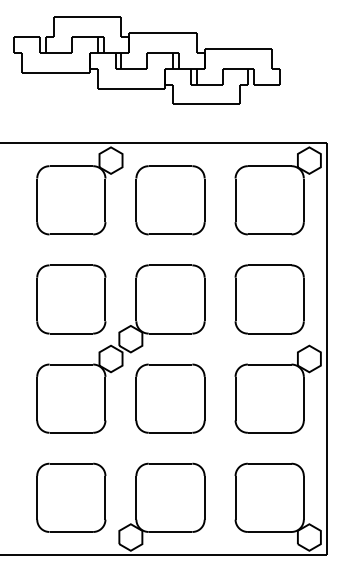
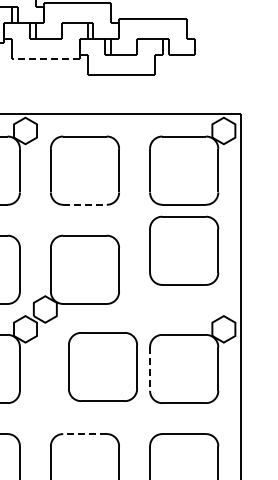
line: (131, 88) -> (45, 58), solid -> dashed
line: (170, 234) -> (84, 204), solid -> dashed
part: (269, 299) -> (183, 250), moved
part: (170, 398) -> (102, 366), moved
line: (235, 398) -> (149, 368), solid -> dashed
line: (170, 463) -> (84, 433), solid -> dashed

